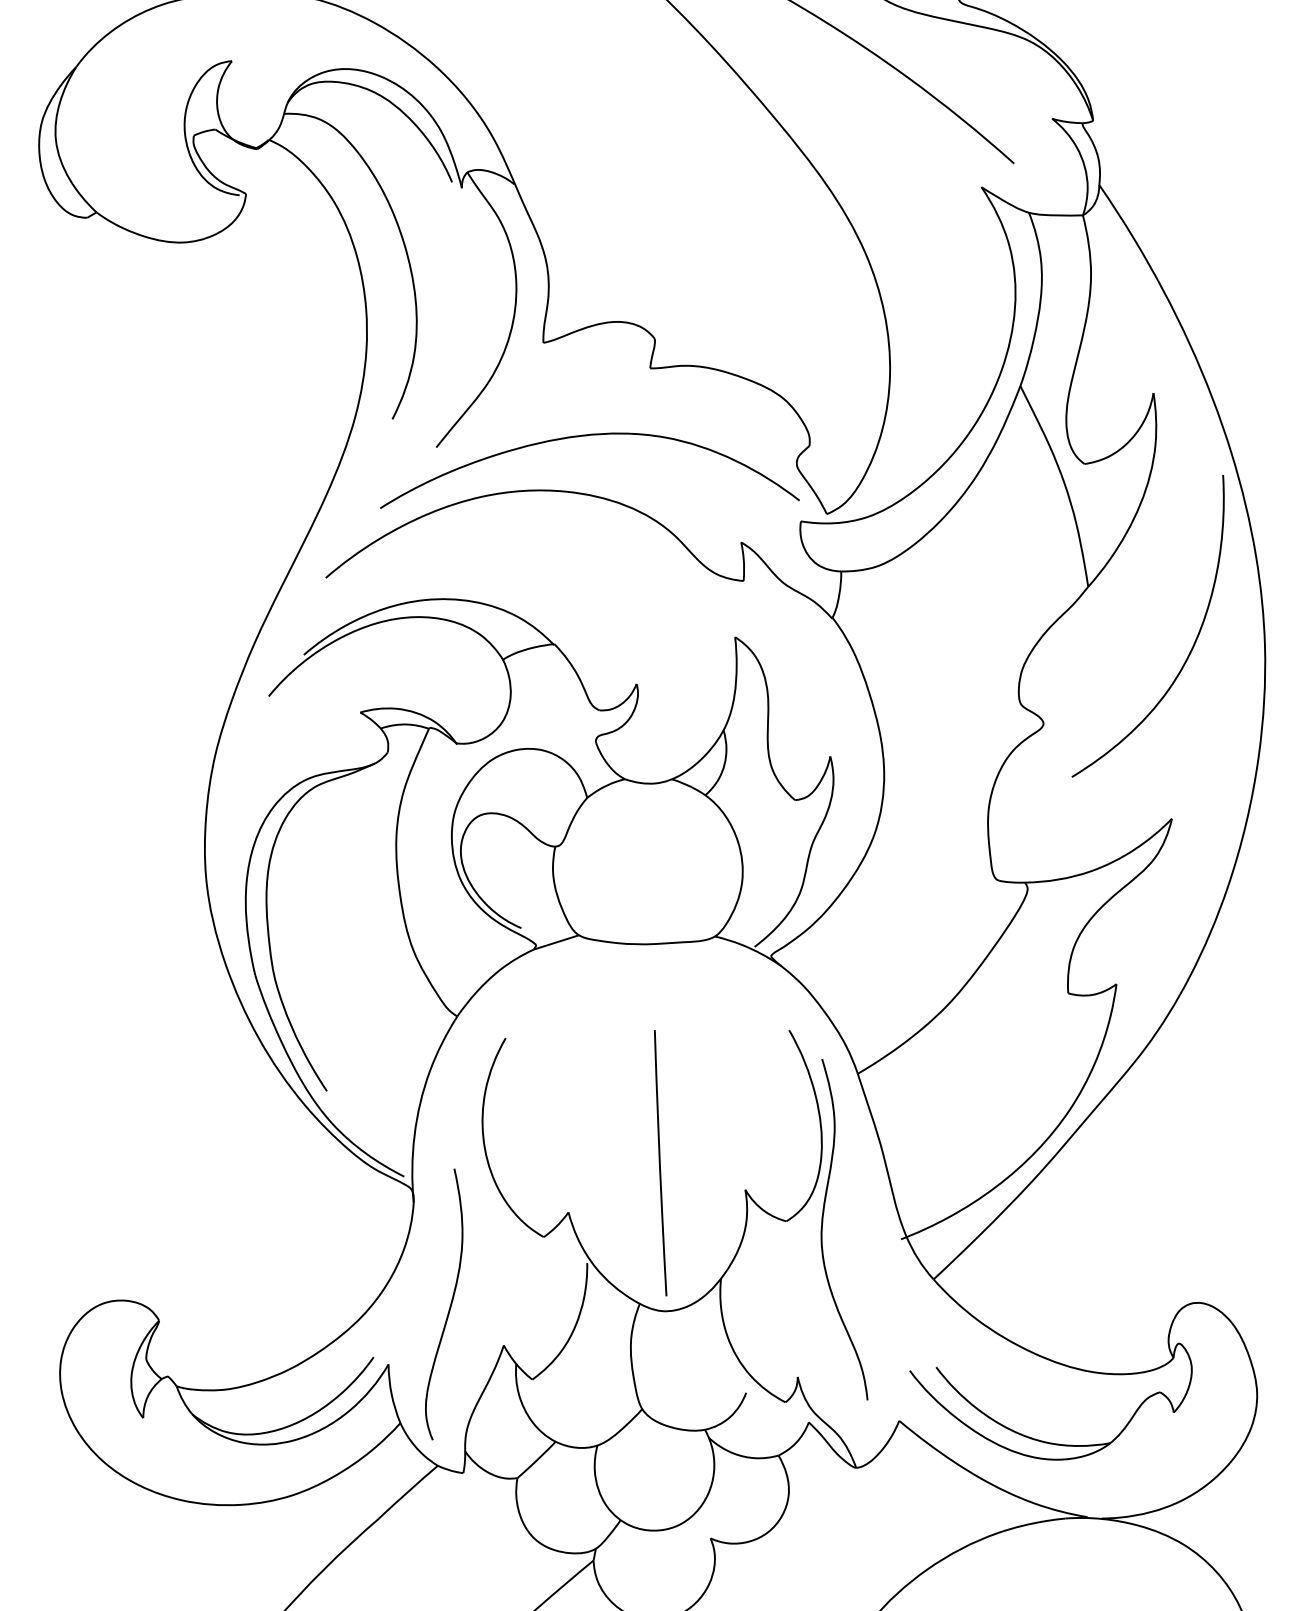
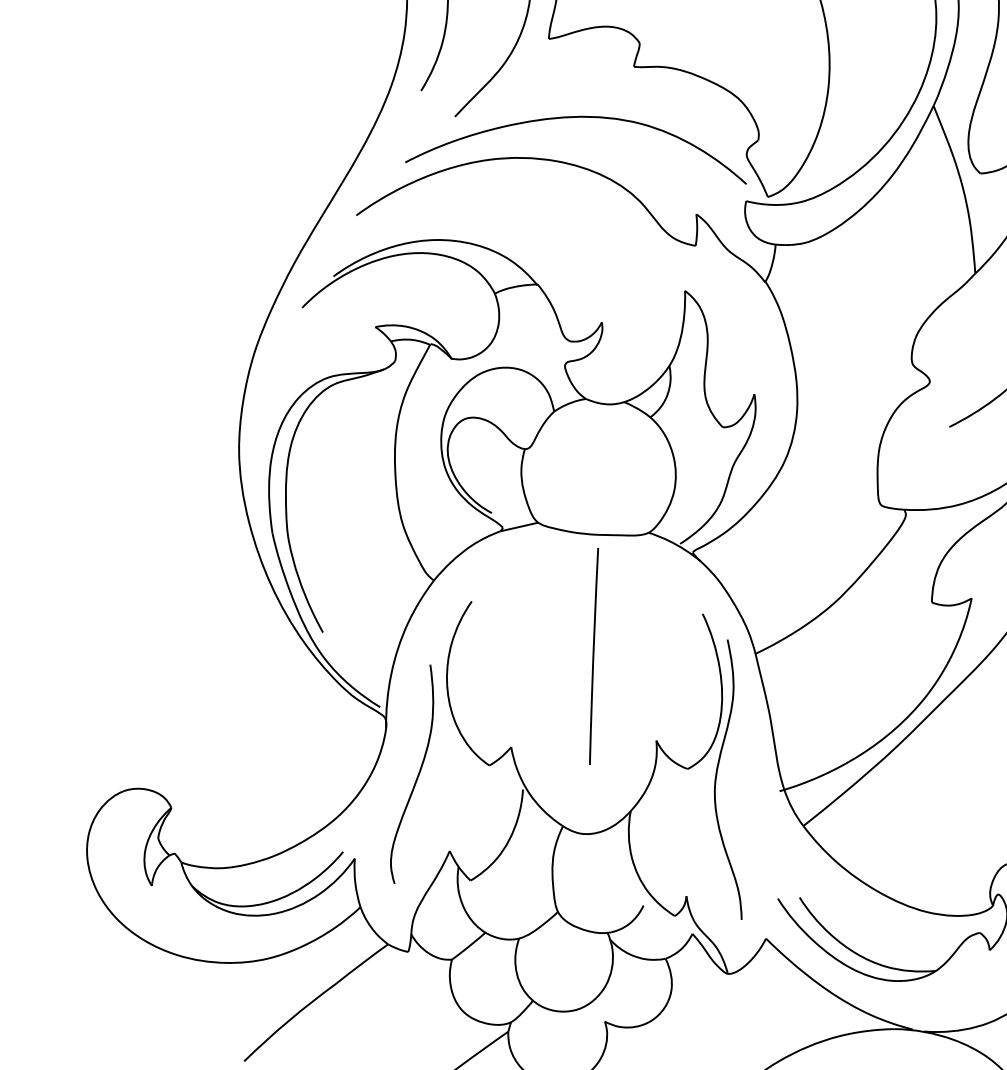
line: (660, 1163) -> (593, 656), moved
curve: (449, 1306) -> (417, 776), moved

